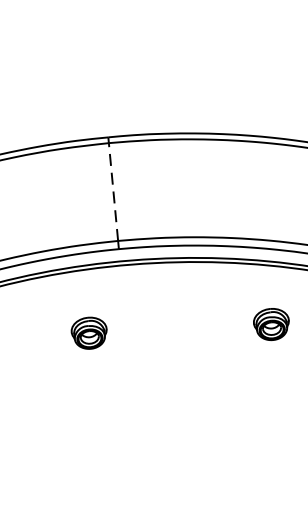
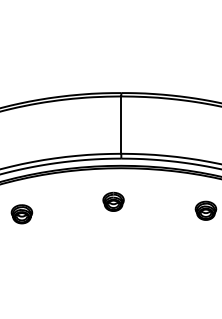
line: (113, 192) -> (121, 125), dashed -> solid
part: (89, 332) -> (113, 201), moved

